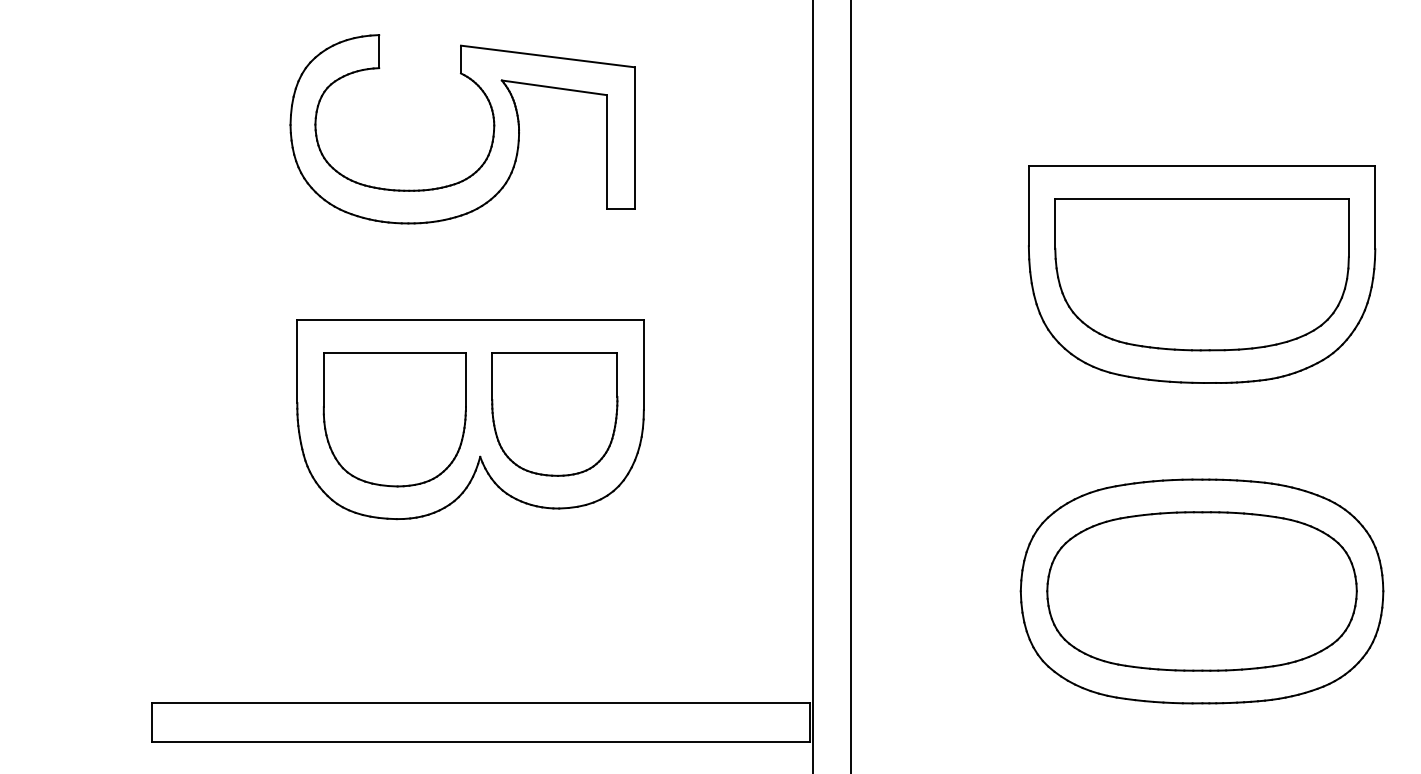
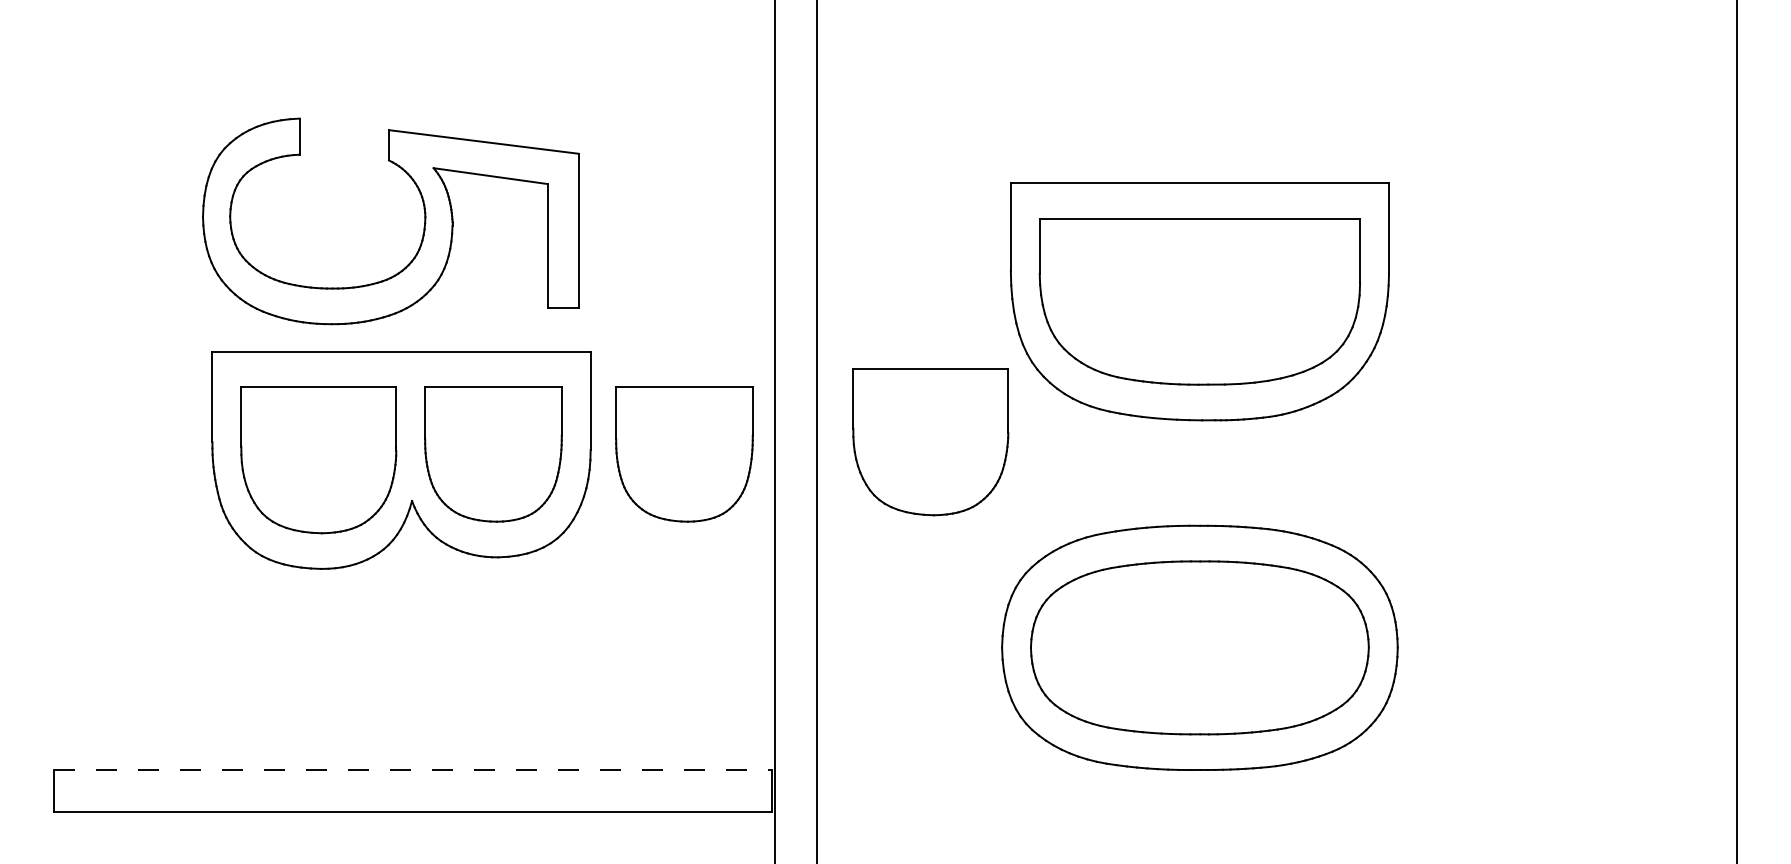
part: (492, 134) -> (423, 227), moved
part: (955, 403) -> (930, 442), added
part: (729, 414) -> (684, 454), added
line: (481, 703) -> (413, 770), solid -> dashed

